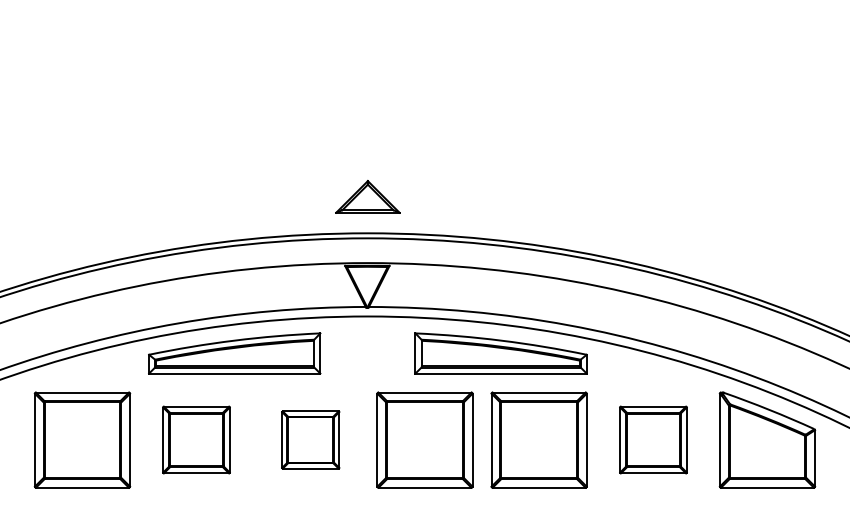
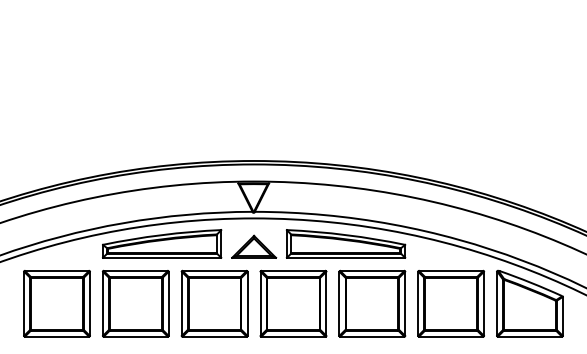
part: (368, 196) -> (254, 246), moved
part: (196, 439) -> (135, 303), size x1.43
part: (310, 439) -> (214, 303), size x1.67
part: (653, 439) -> (451, 303), size x1.43

